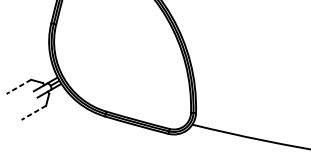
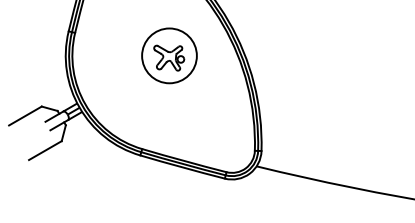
part: (126, 41) -> (169, 55), added
line: (18, 87) -> (25, 116), dashed -> solid
line: (33, 112) -> (45, 150), dashed -> solid

